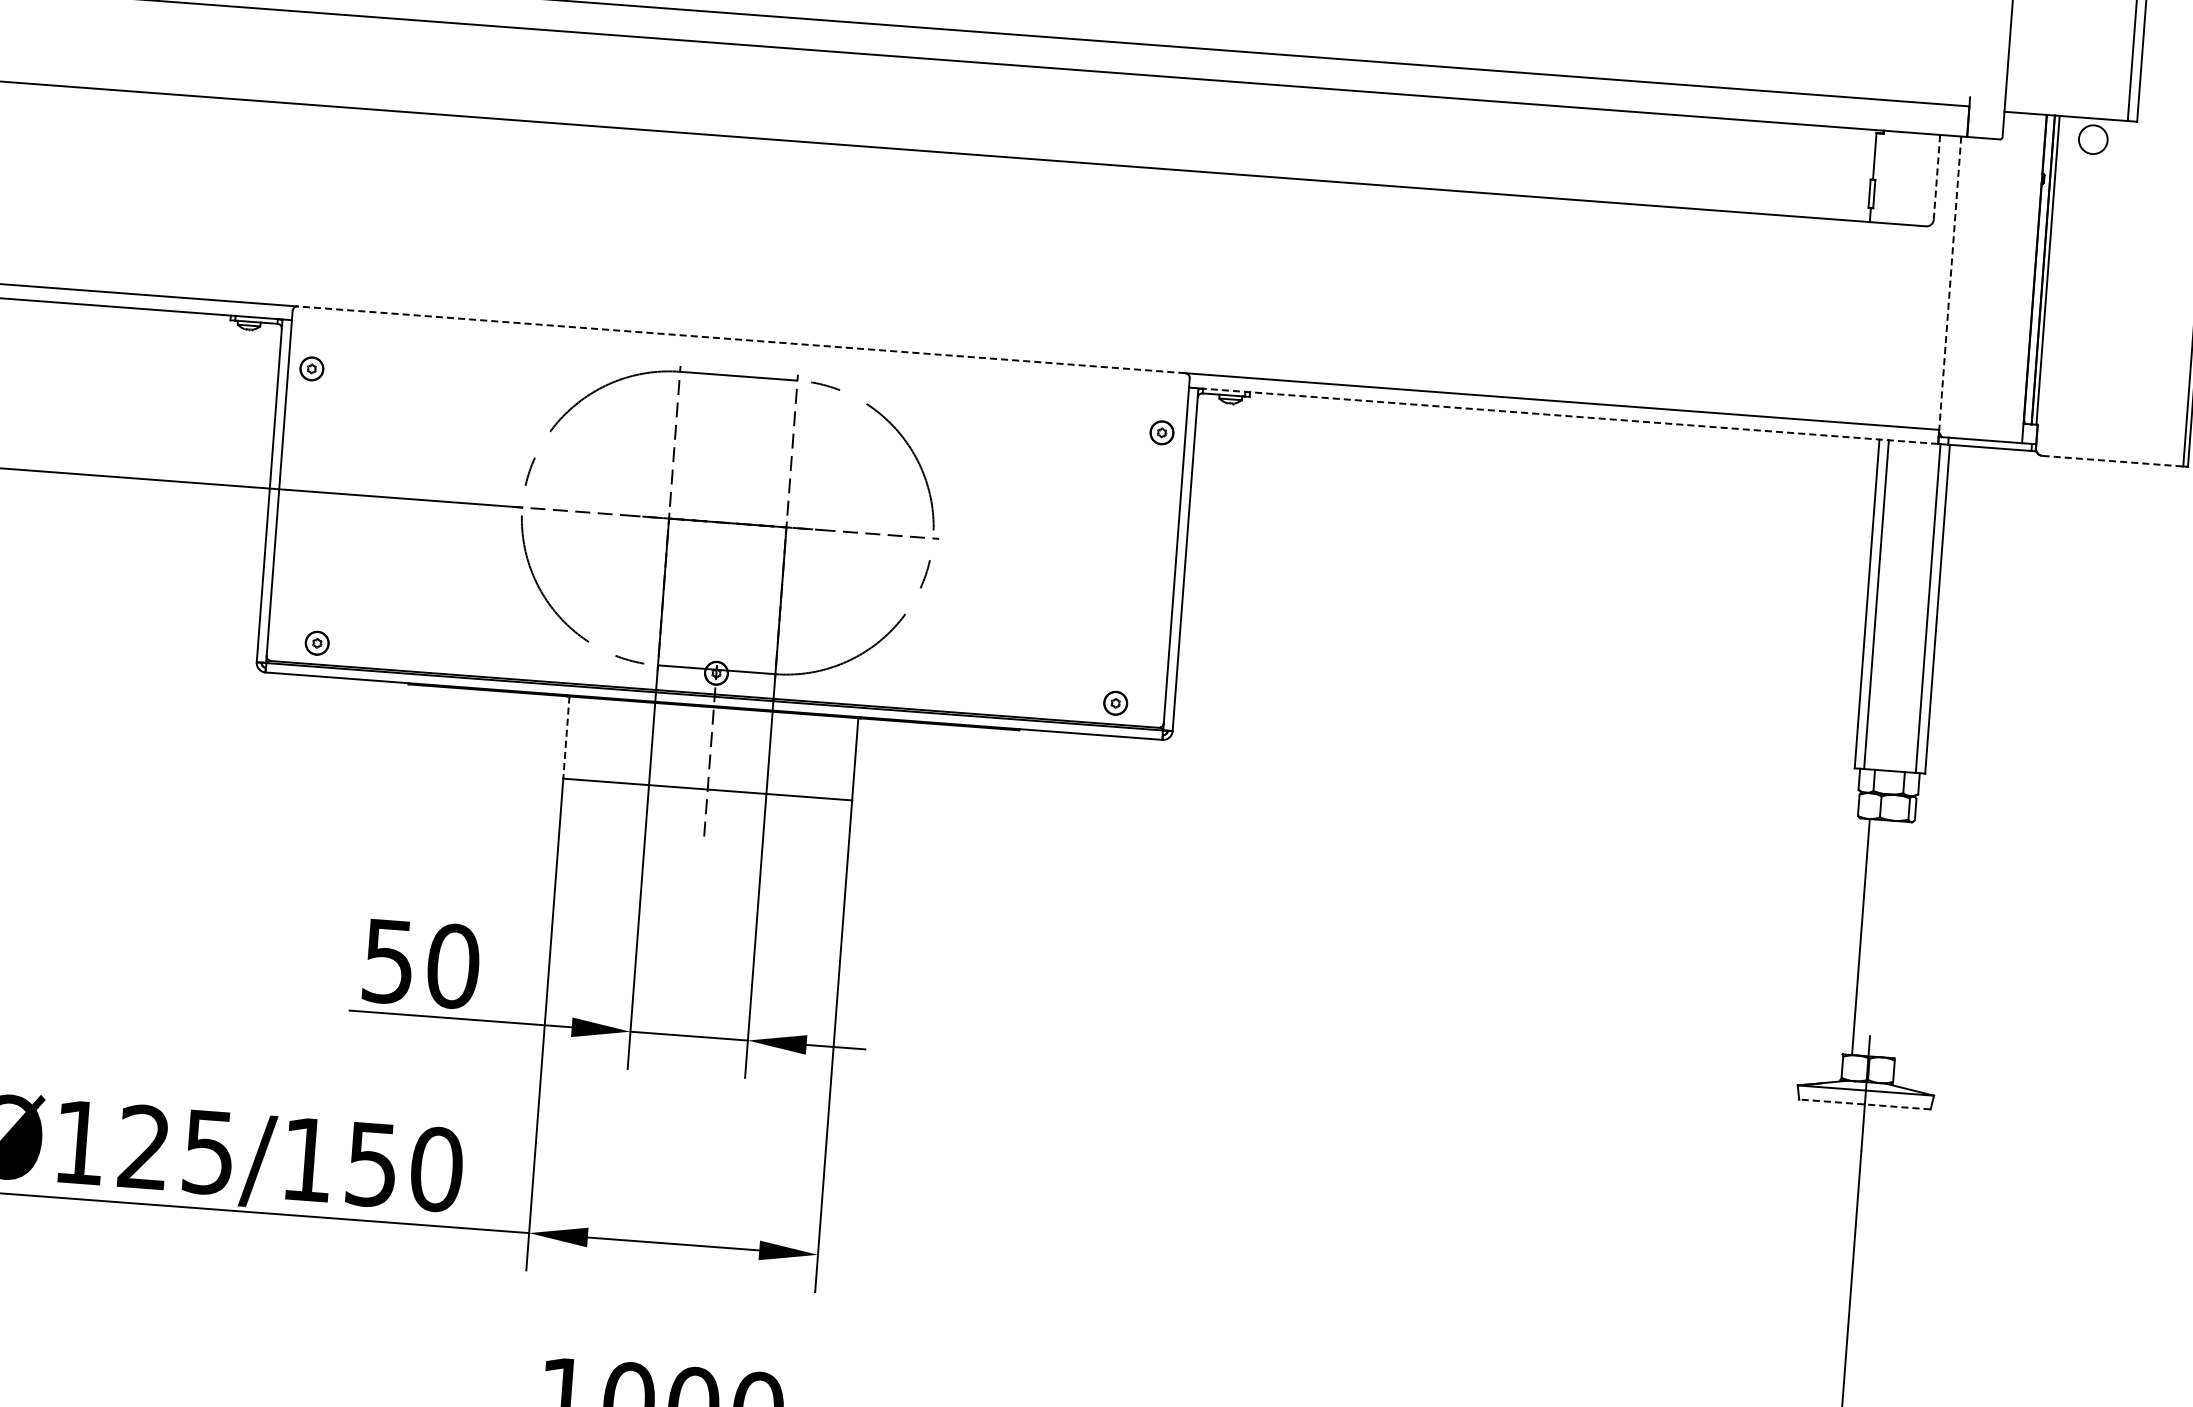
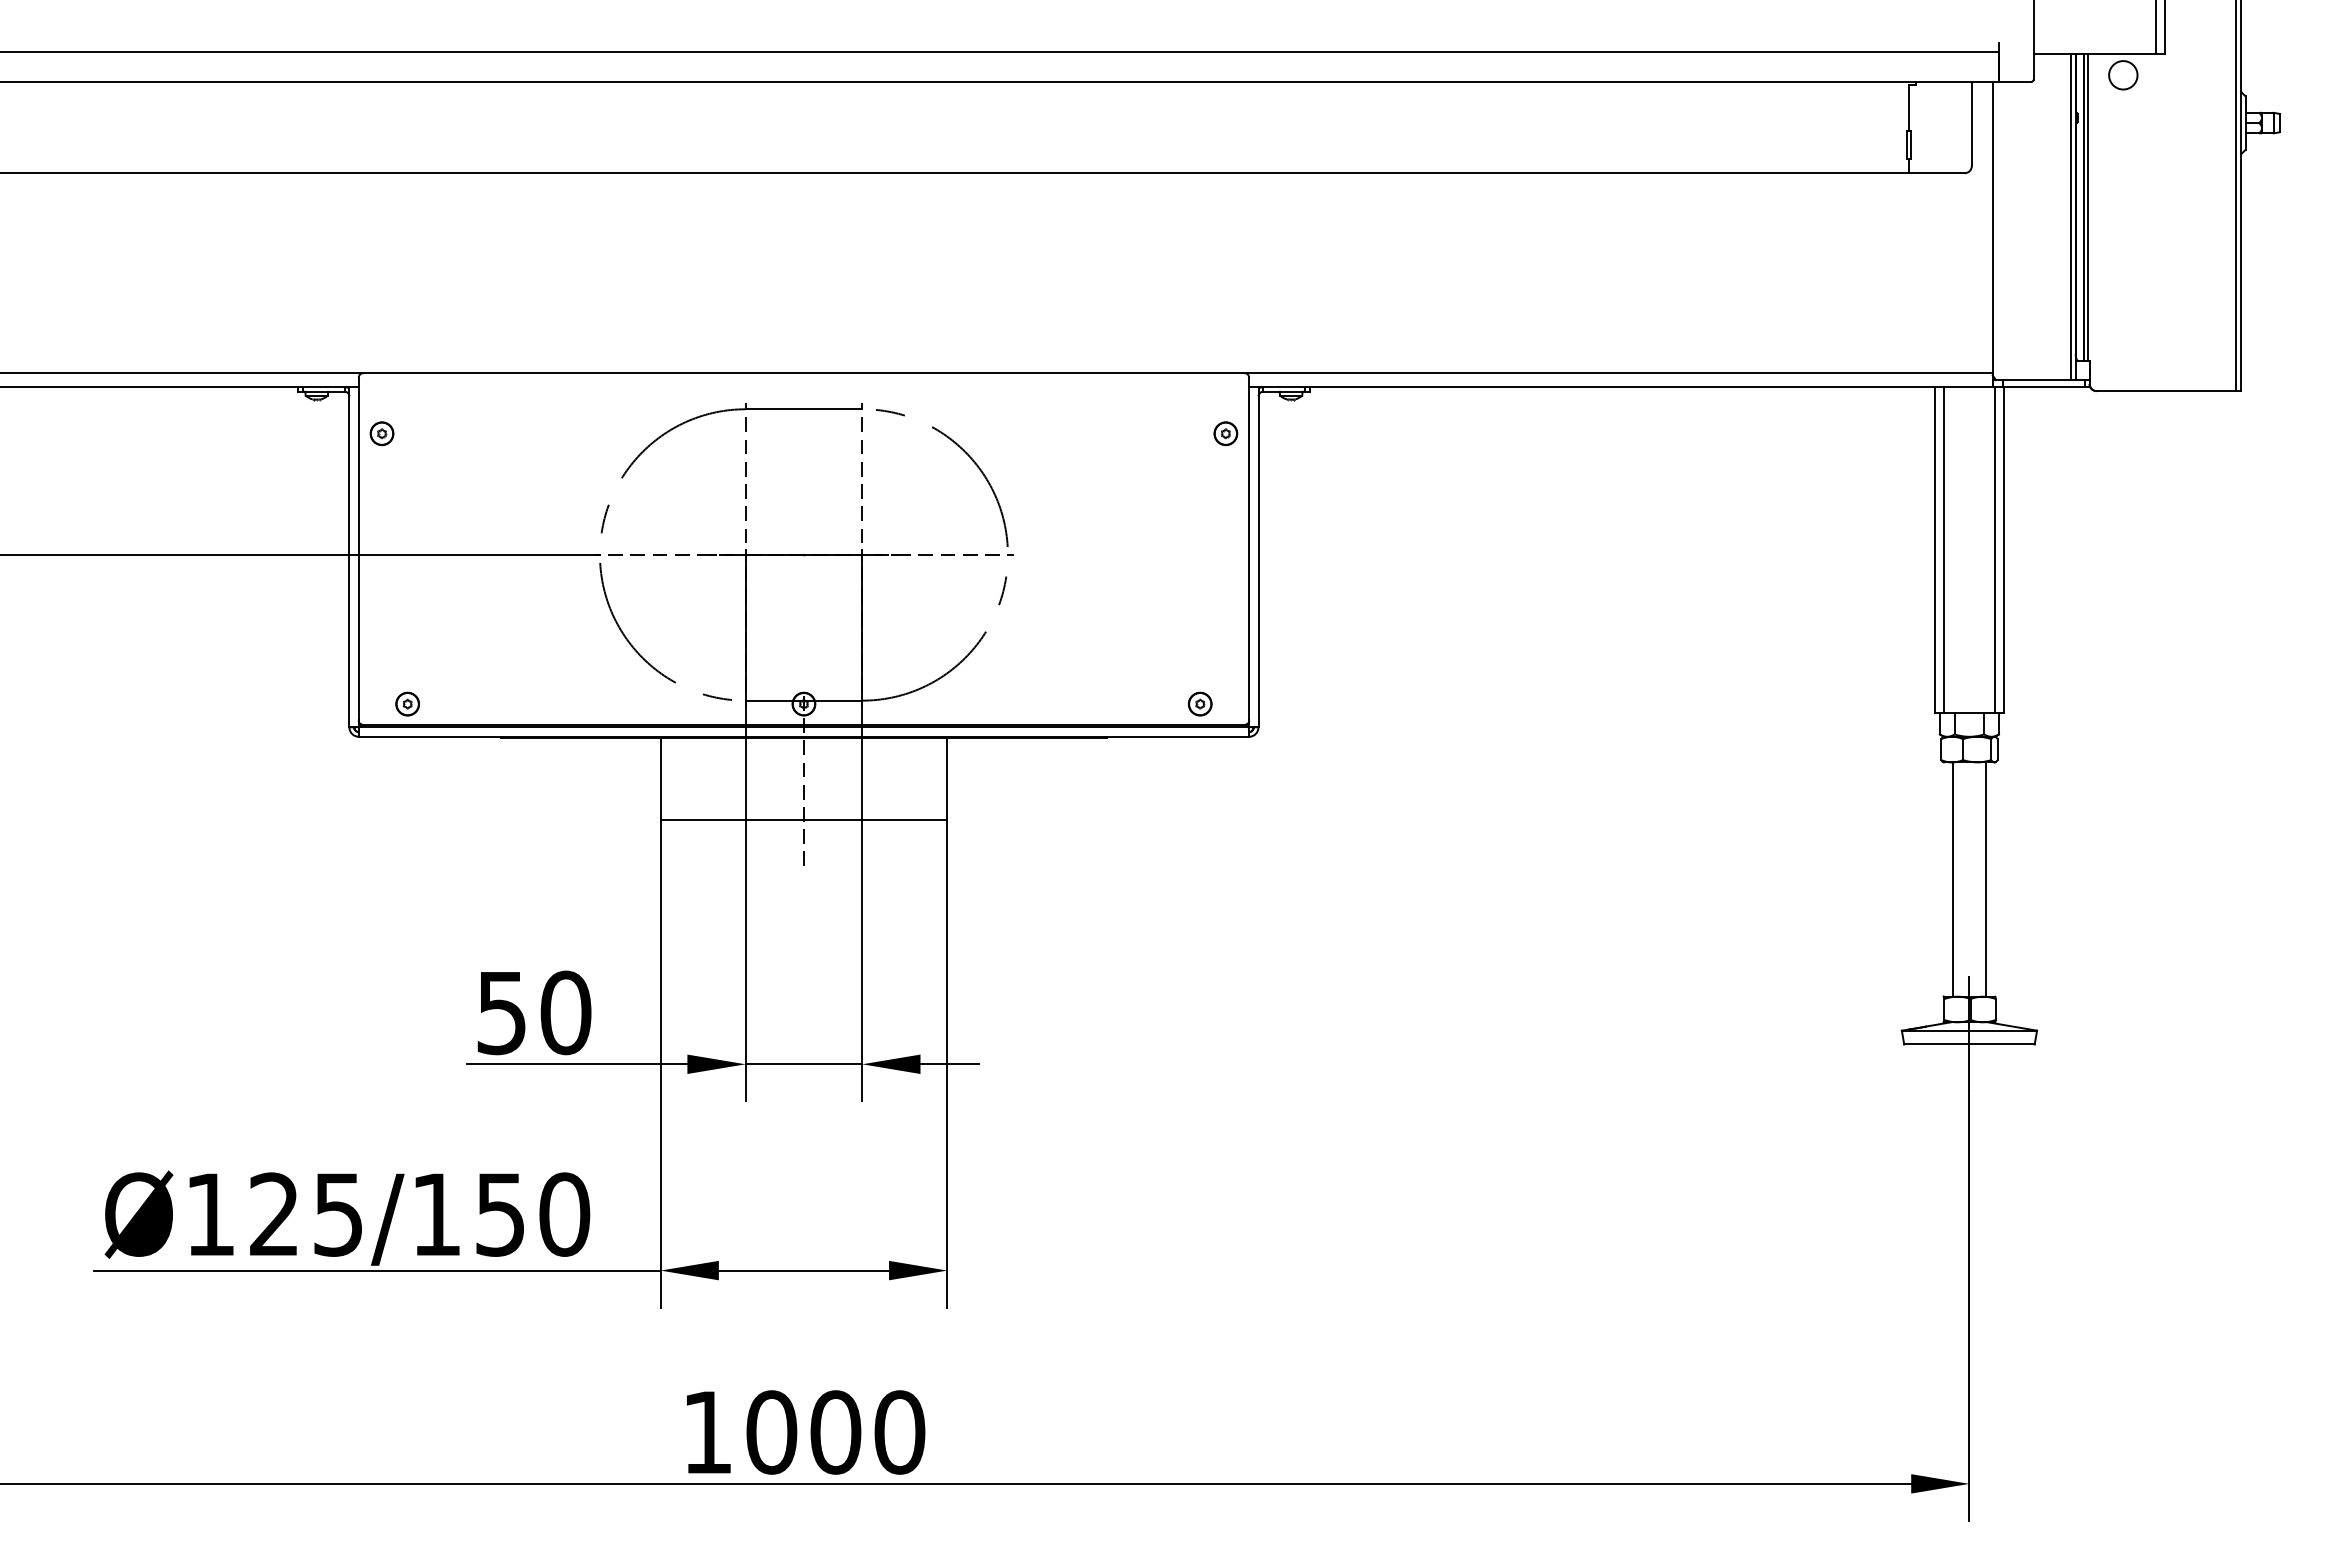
line: (1936, 176) -> (1971, 123), dashed -> solid
line: (2030, 279) -> (2071, 217), added
line: (1949, 283) -> (1992, 227), dashed -> solid
line: (741, 340) -> (803, 373), dashed -> solid
line: (1568, 416) -> (1625, 387), dashed -> solid
line: (2112, 461) -> (2166, 391), dashed -> solid
line: (566, 737) -> (660, 778), dashed -> solid
line: (1893, 939) -> (1985, 879), added
line: (1864, 1104) -> (1969, 1044), dashed -> solid

